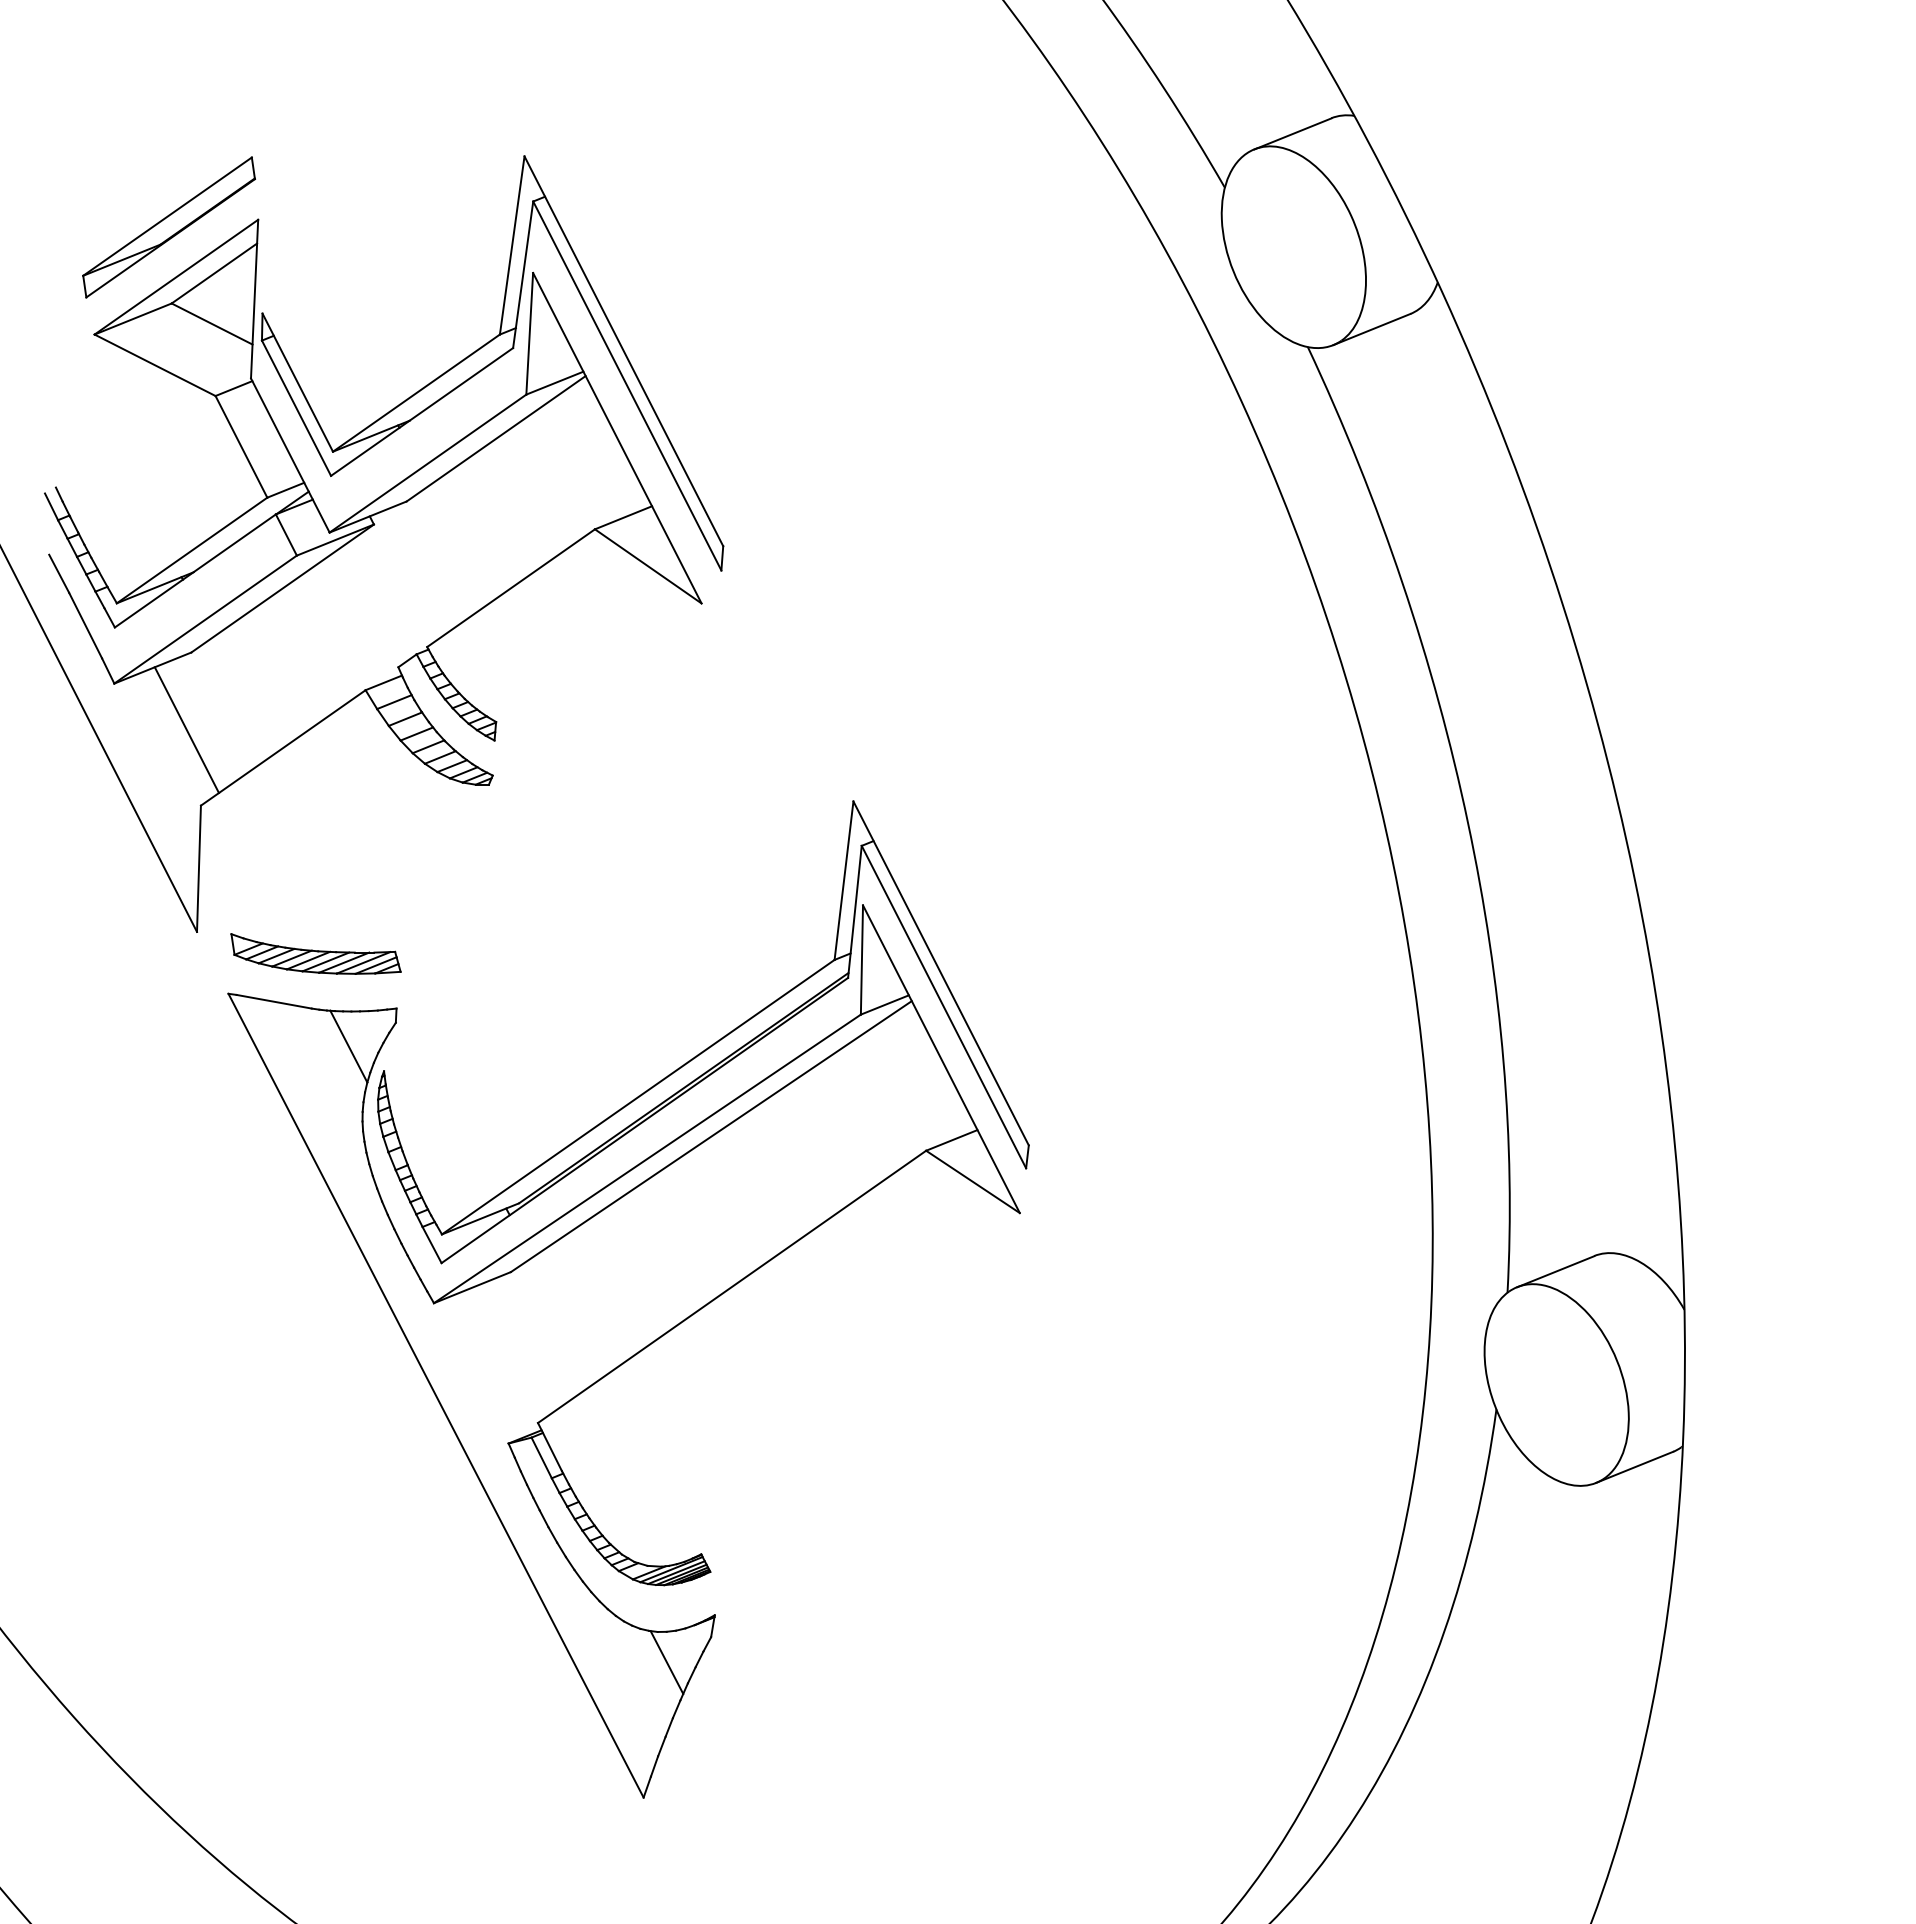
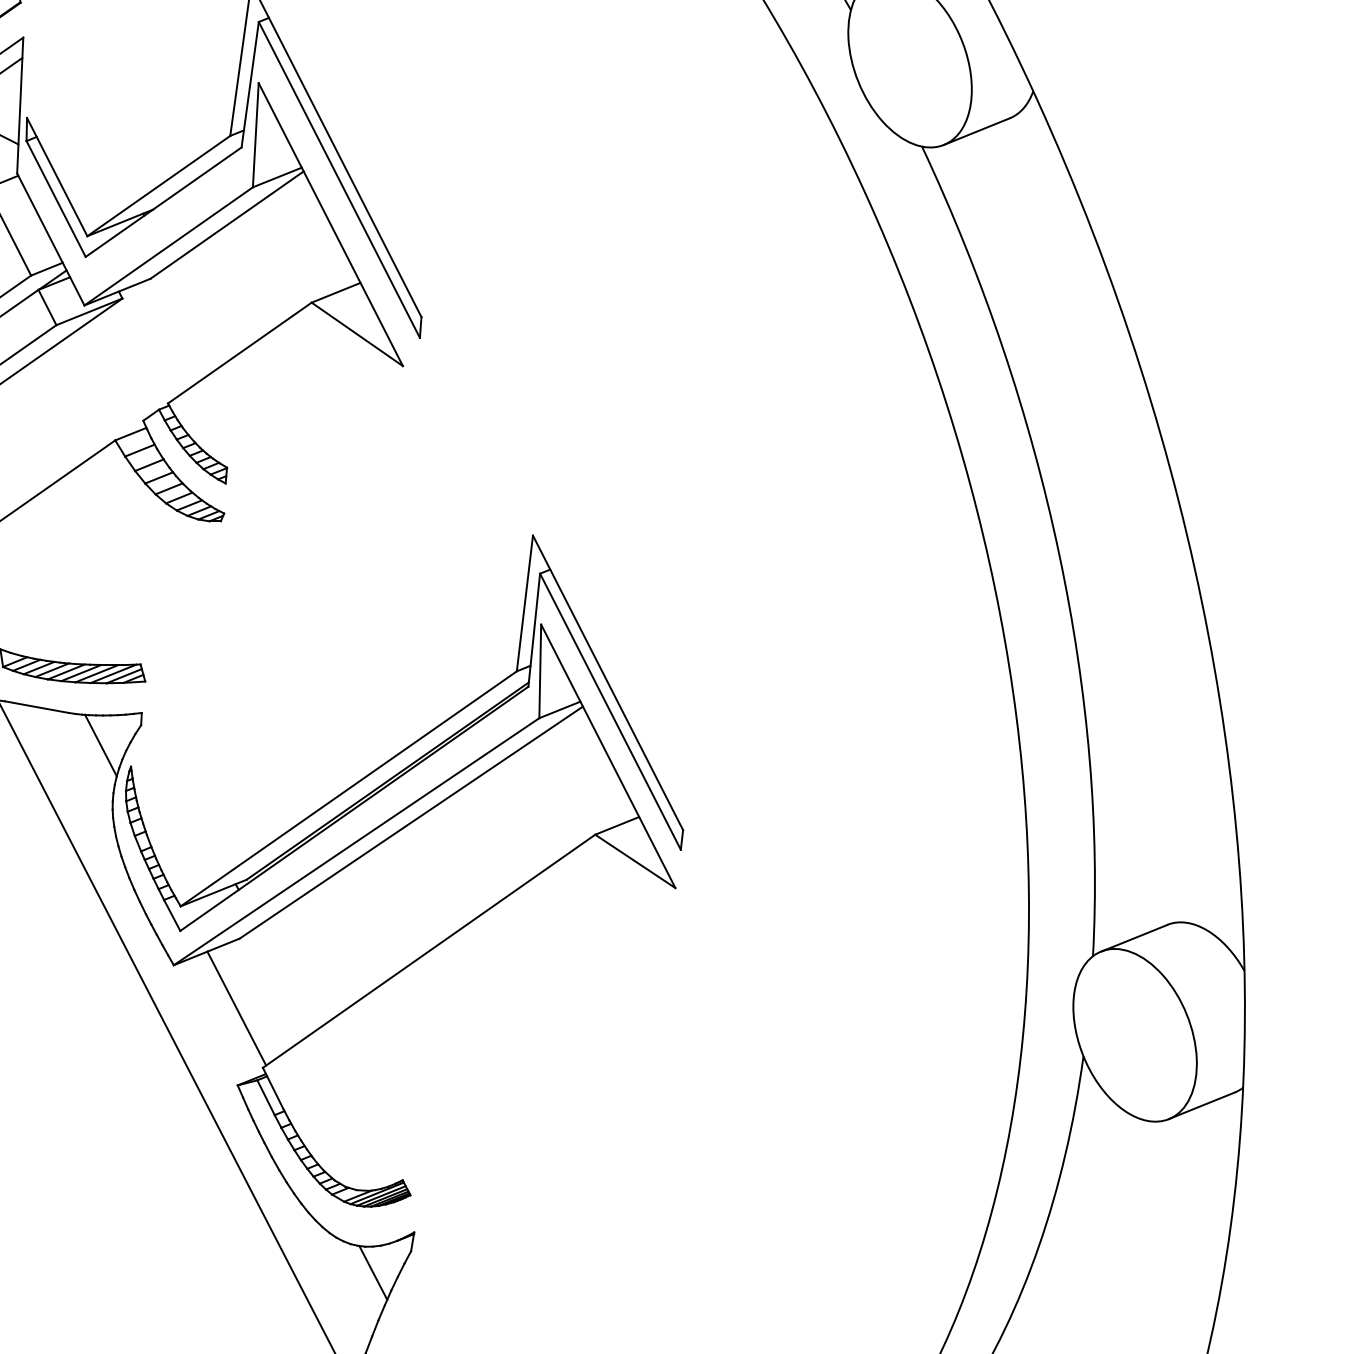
line: (507, 1353) -> (236, 1008), added

